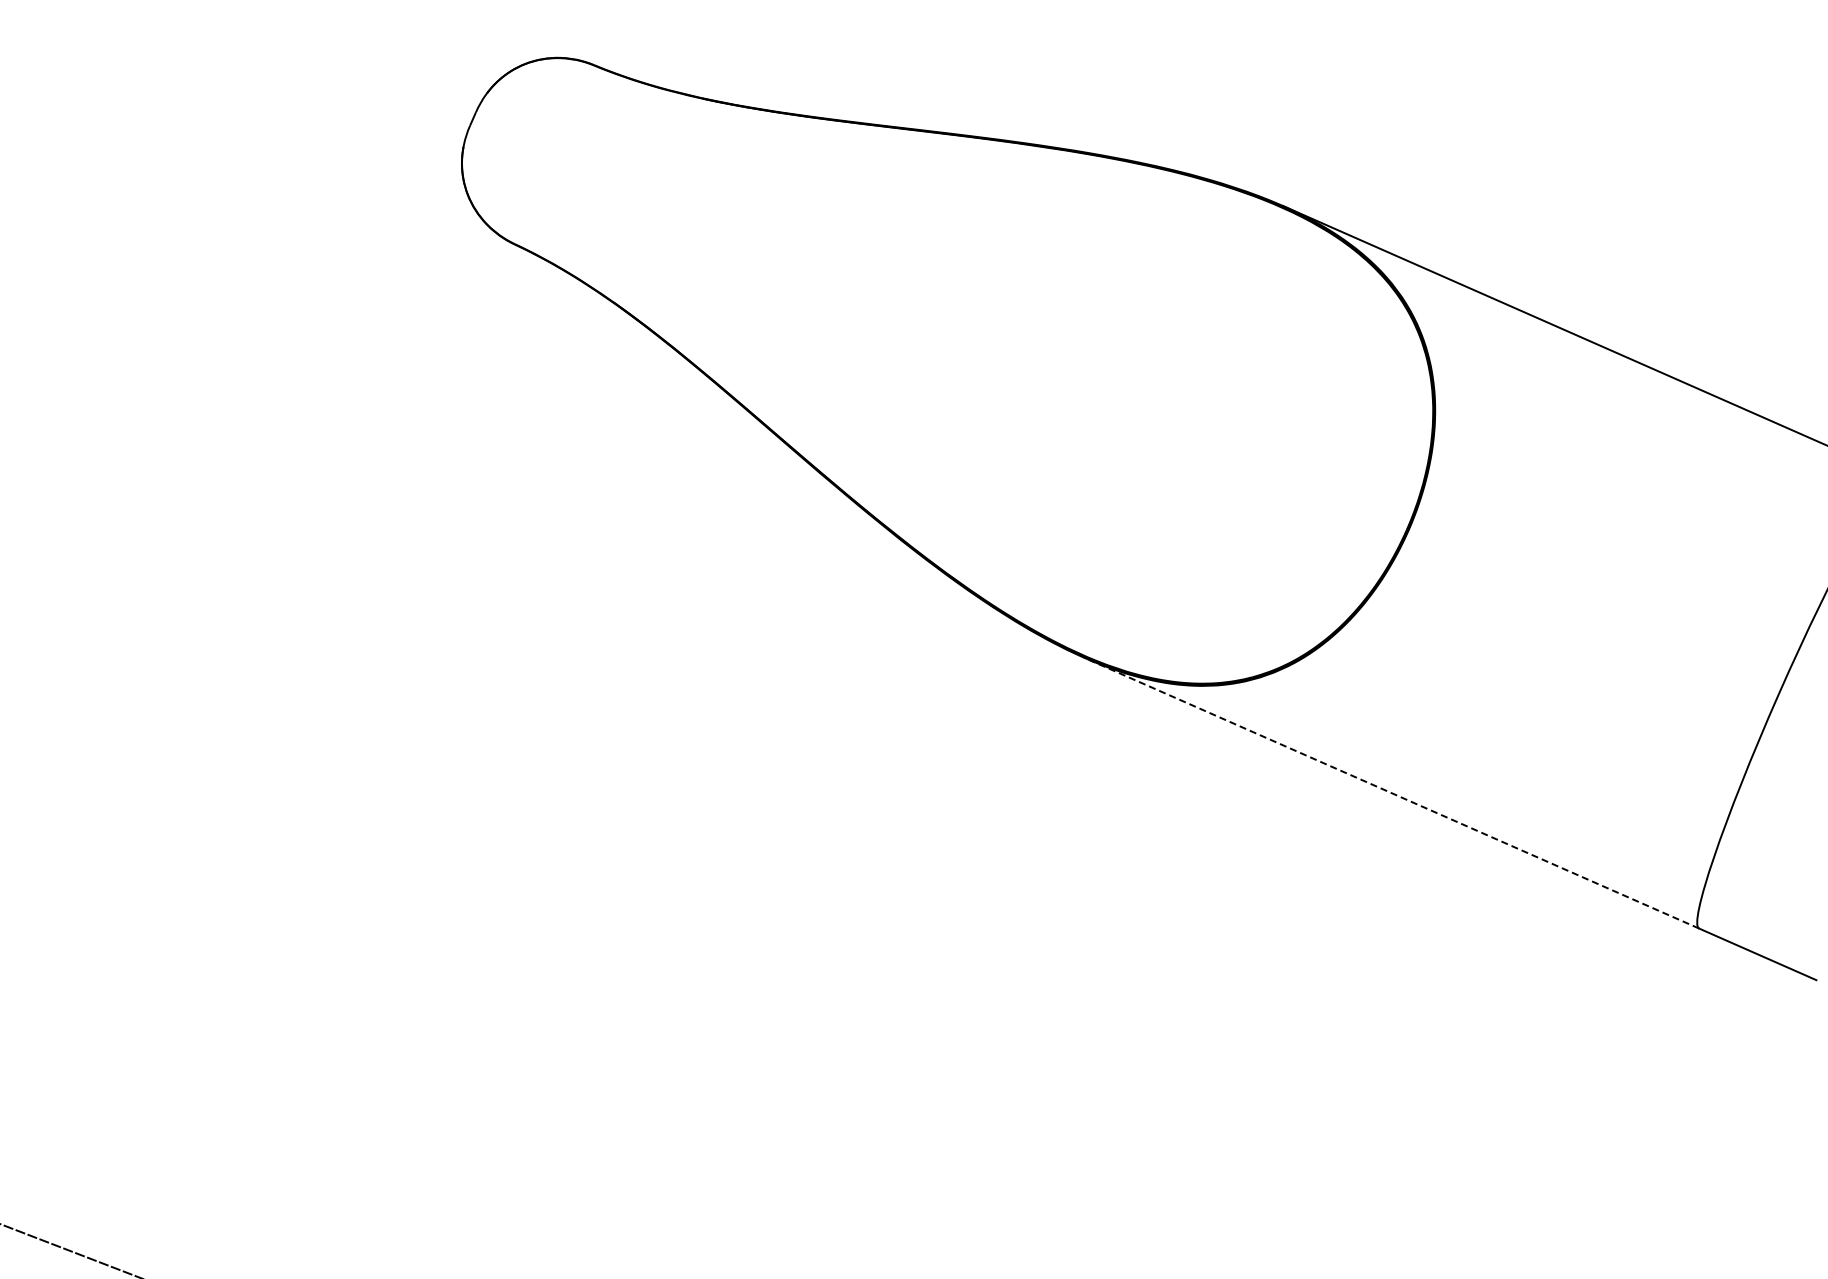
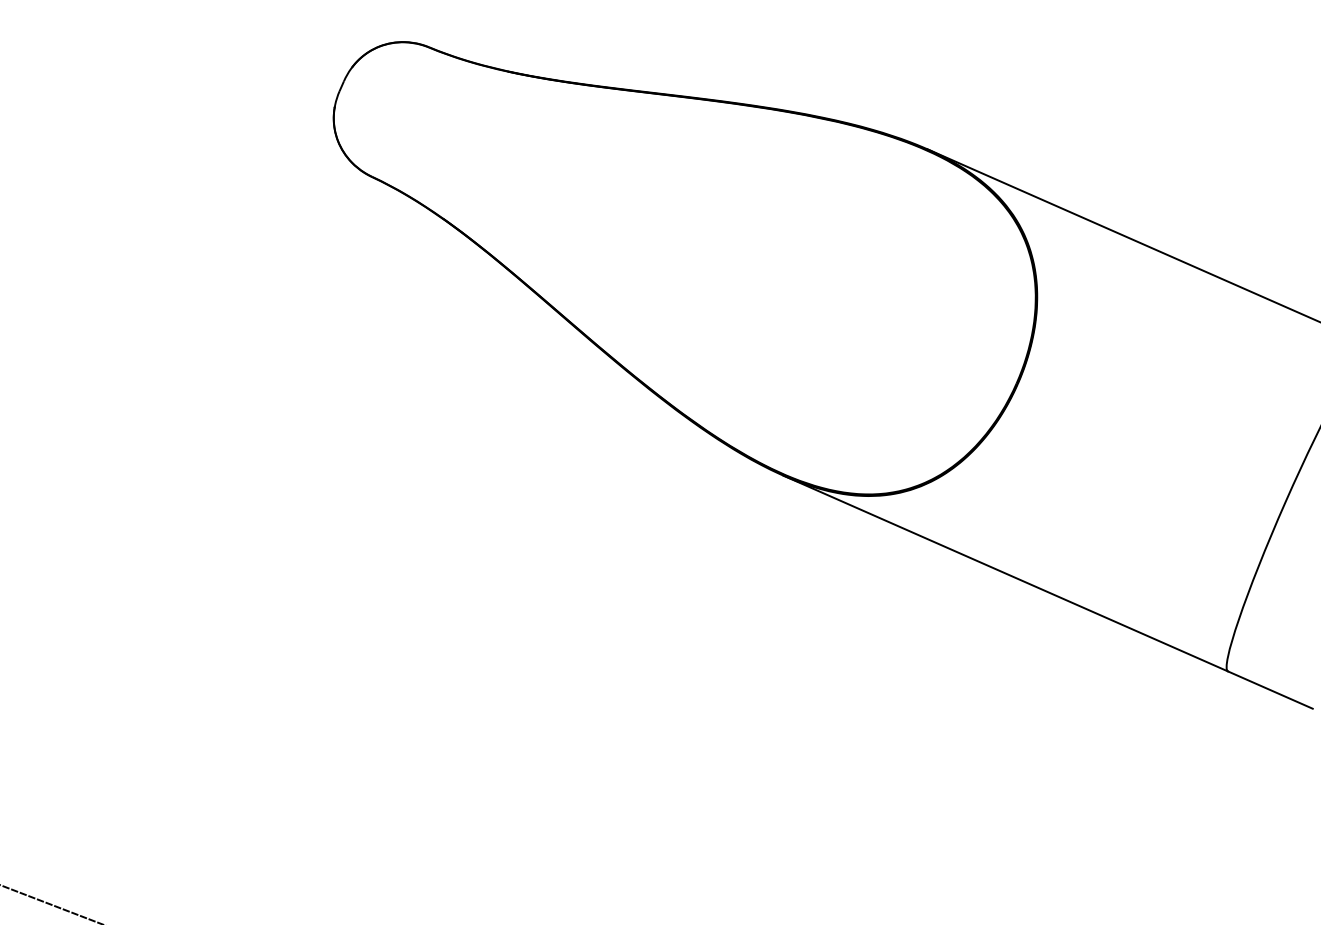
line: (1391, 792) -> (1005, 573), dashed -> solid

